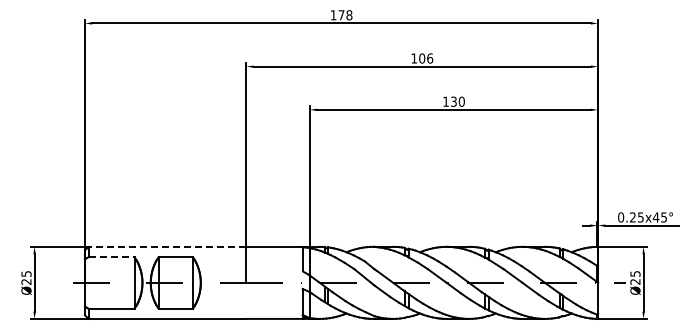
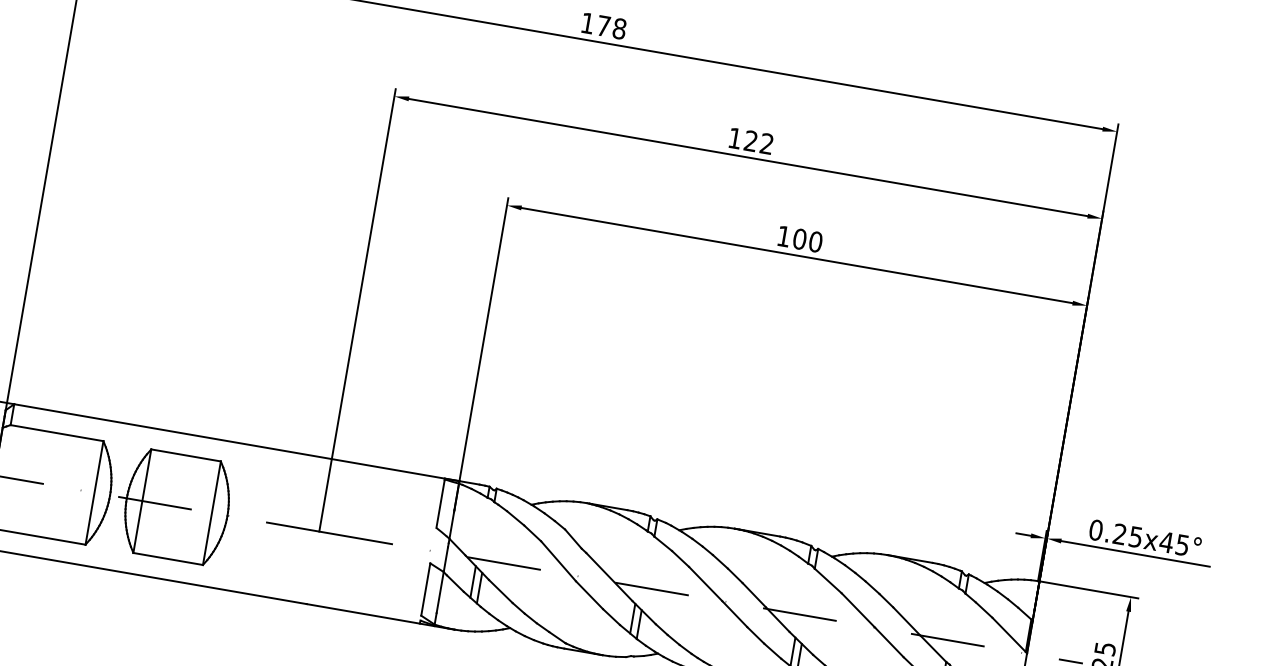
text: (426, 58) -> (759, 142), 106 -> 122
text: (453, 101) -> (799, 238), 130 -> 100
line: (167, 246) -> (173, 430), dashed -> solid
line: (112, 257) -> (58, 433), dashed -> solid

